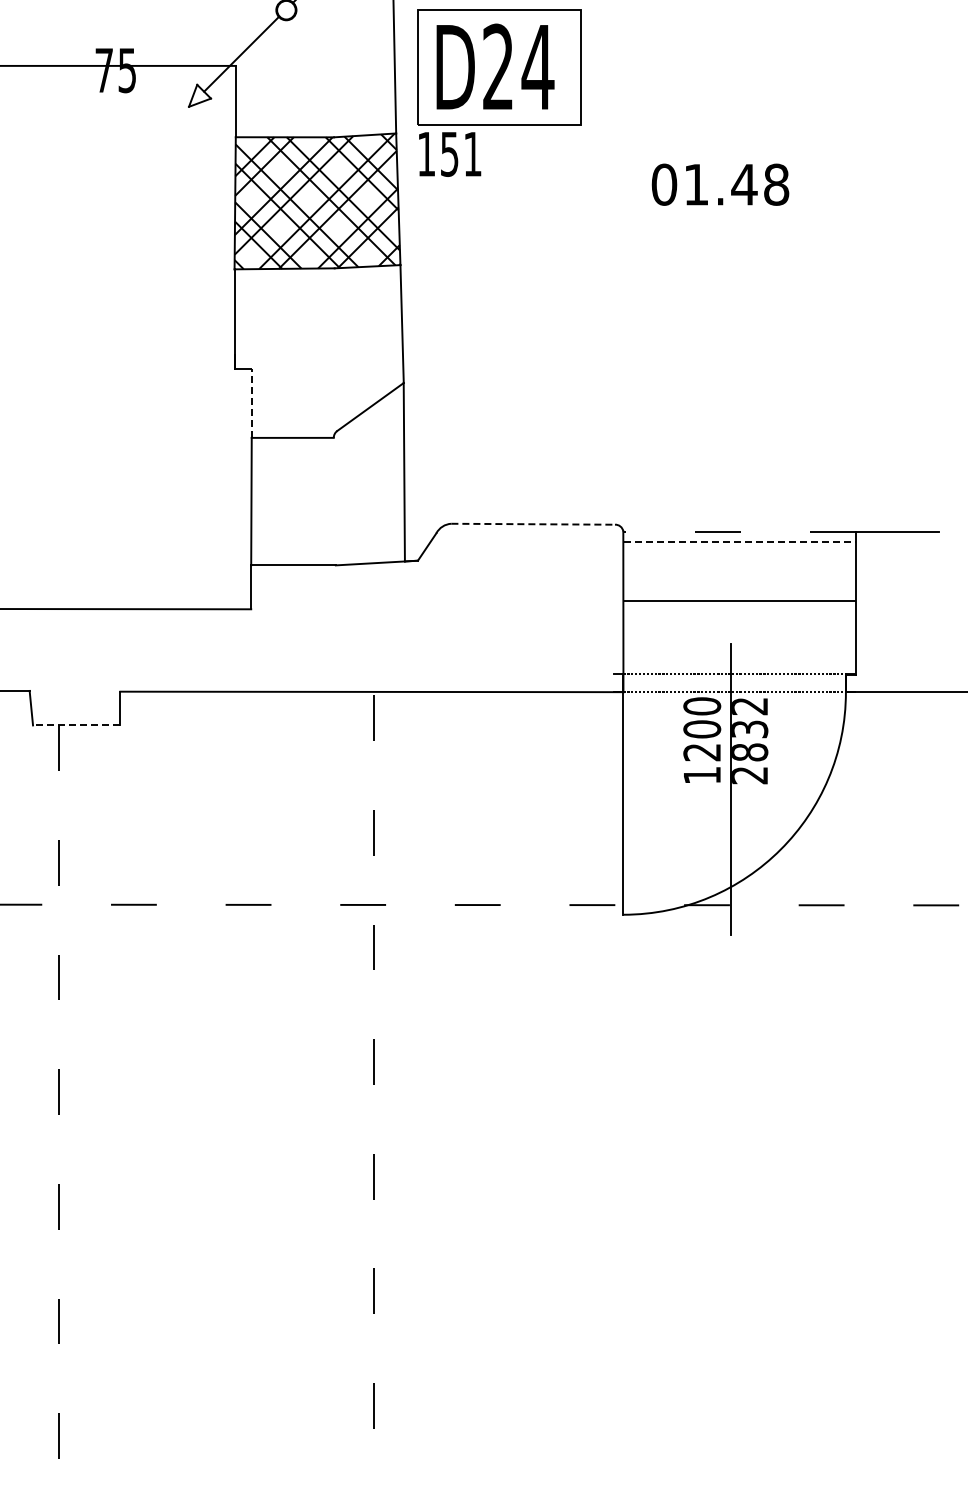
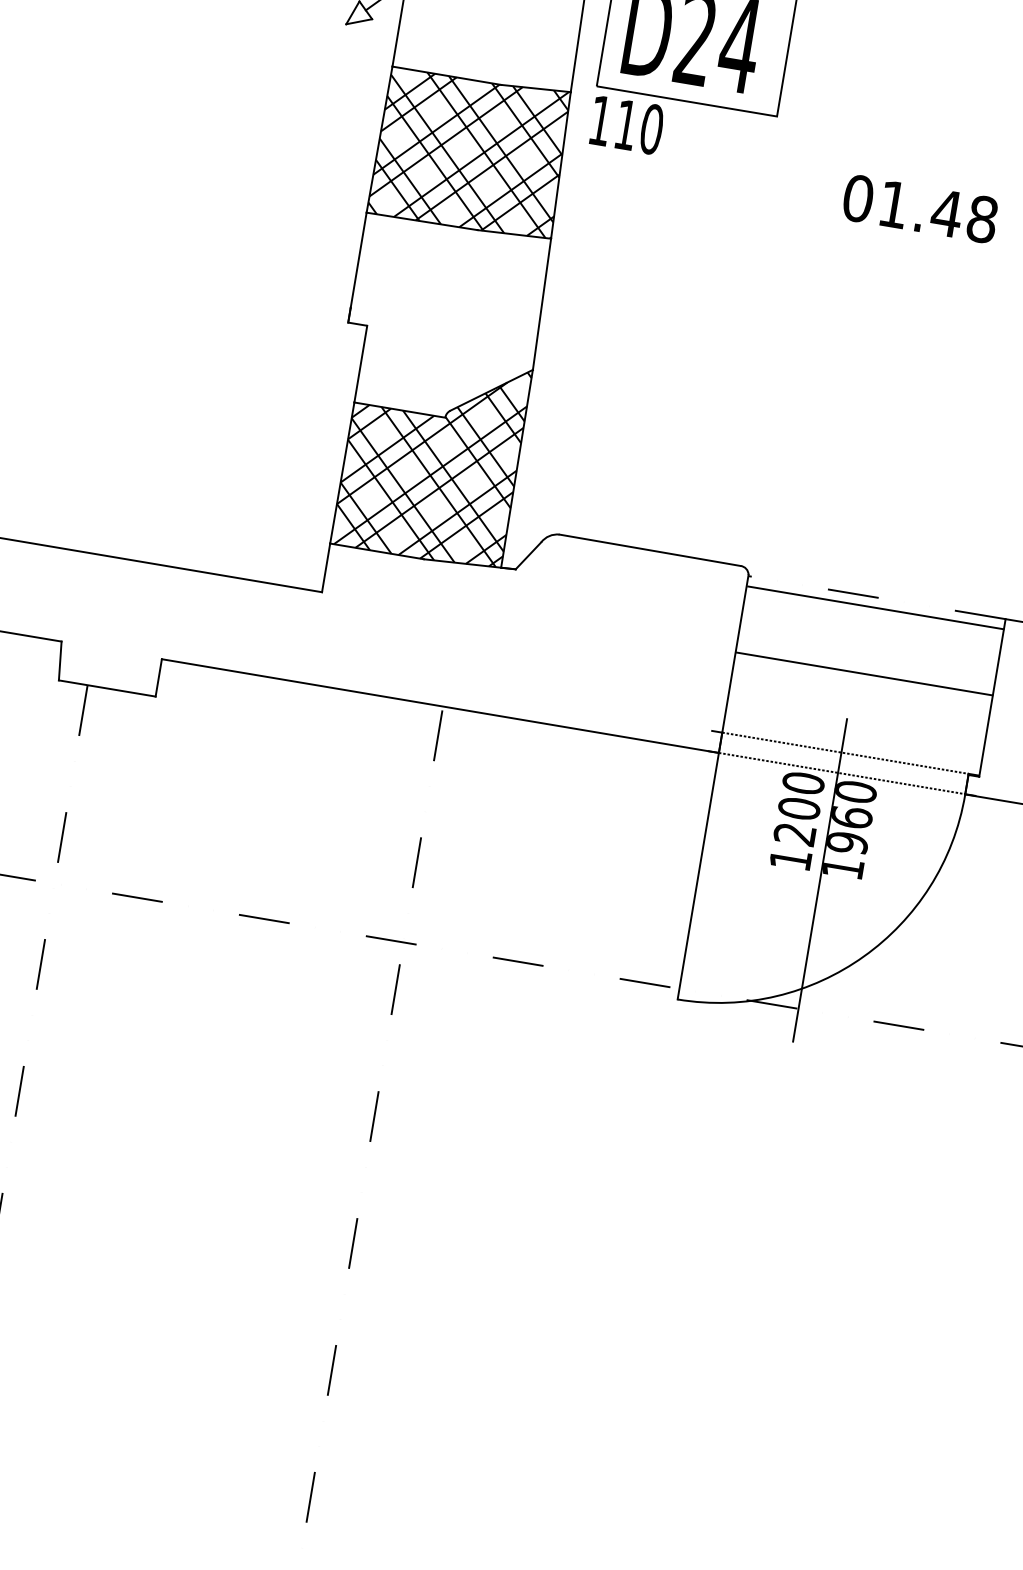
text: (461, 153) -> (639, 126), 151 -> 110
line: (251, 403) -> (360, 364), dashed -> solid
hatch: (327, 475) -> (431, 458), added
line: (533, 524) -> (650, 550), dashed -> solid
line: (740, 541) -> (876, 607), dashed -> solid
line: (76, 725) -> (107, 688), dashed -> solid
text: (750, 740) -> (850, 830), 2832 -> 1960

